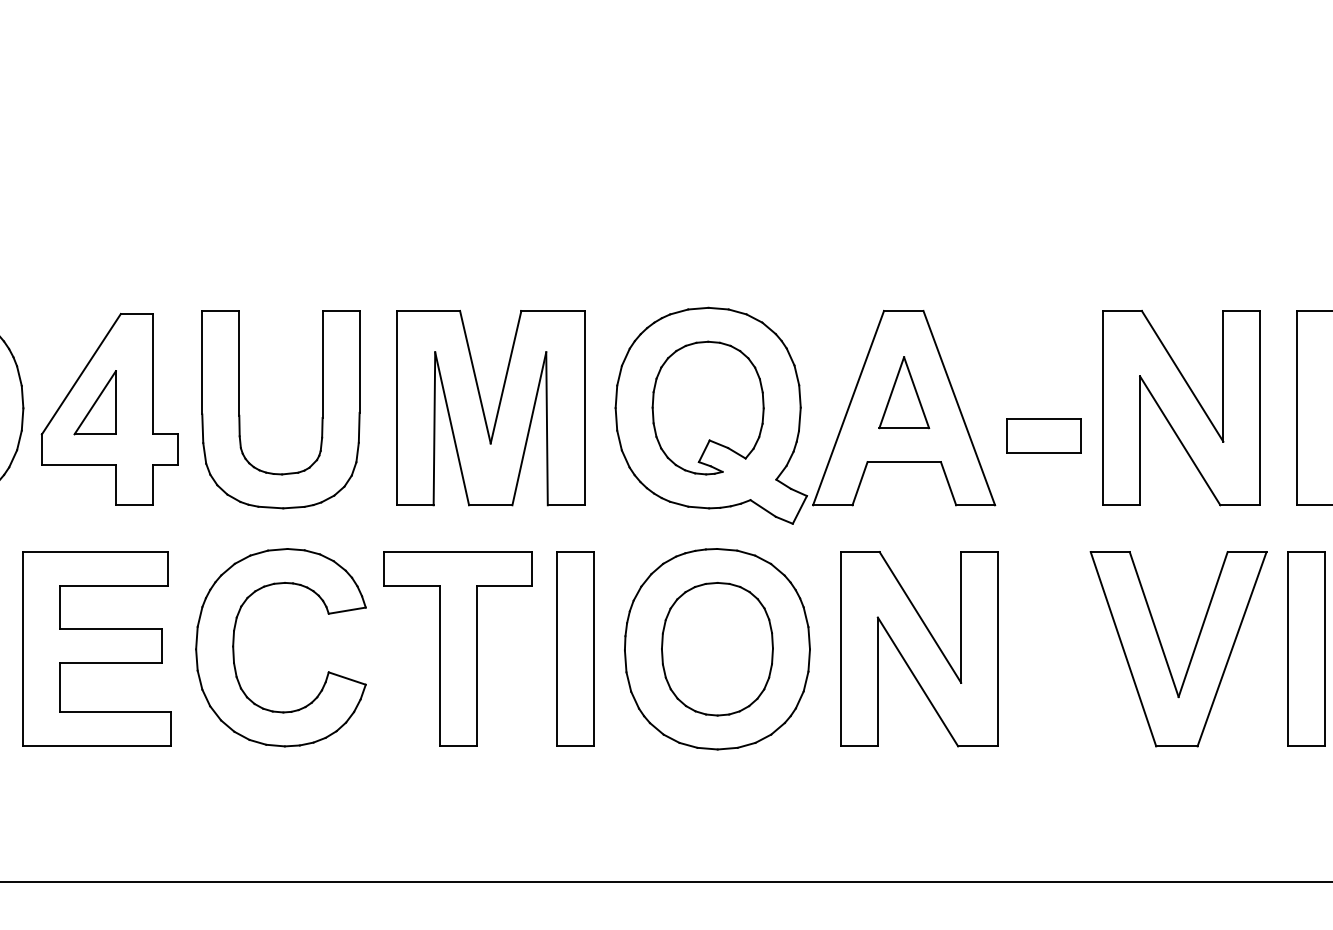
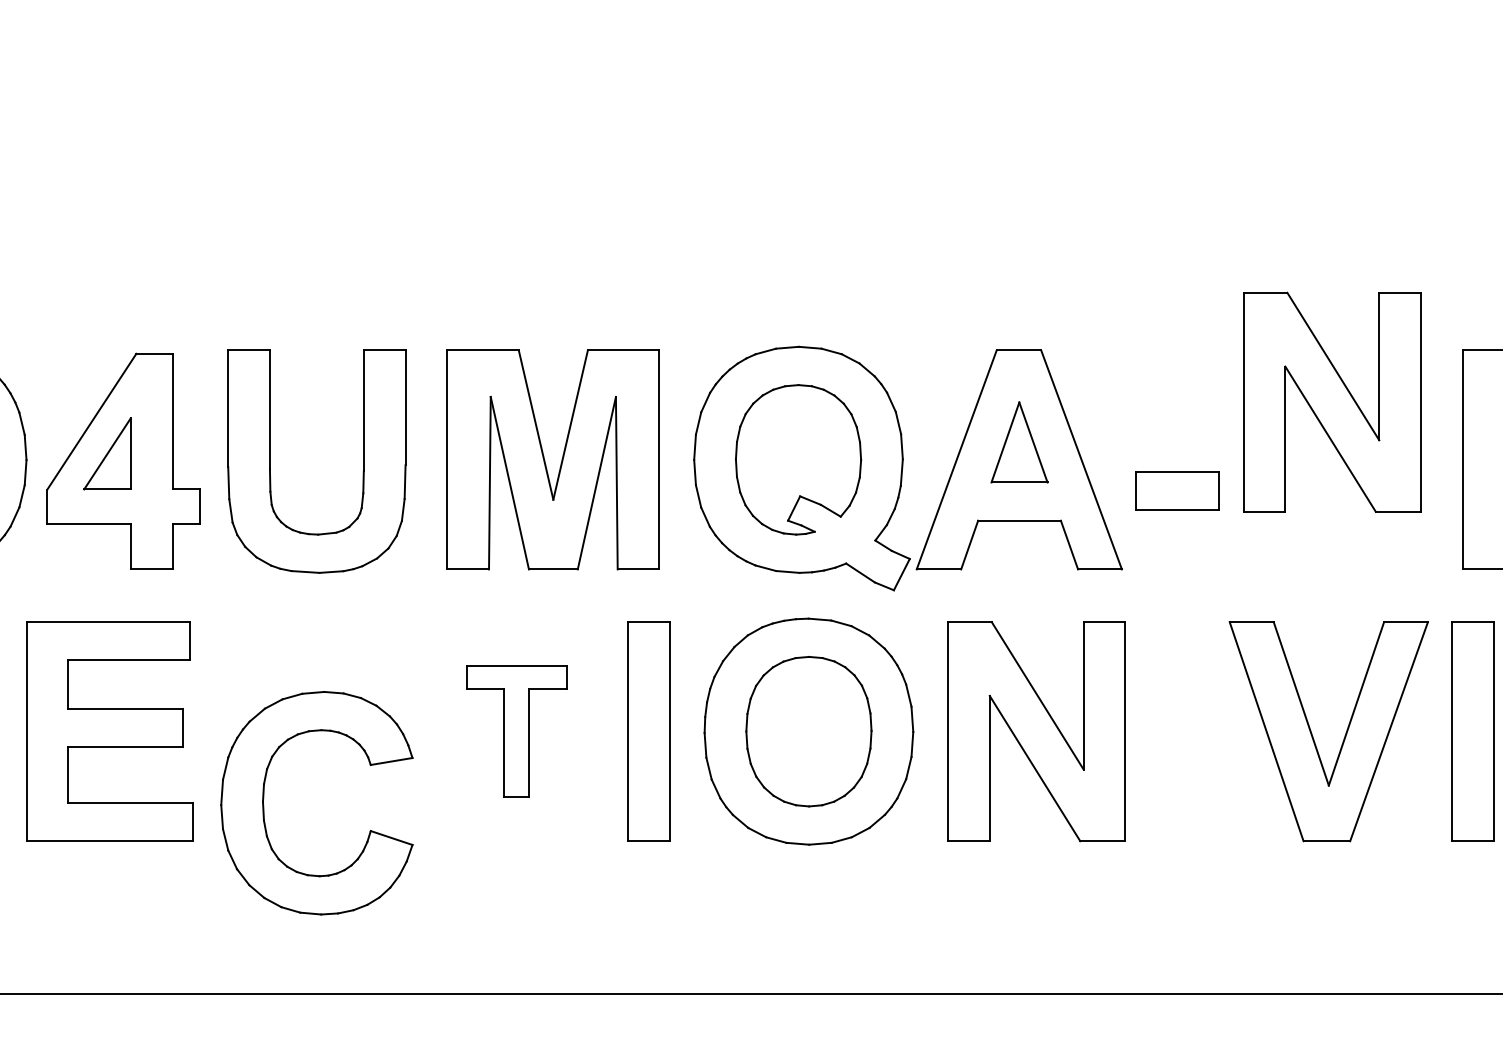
part: (1181, 408) -> (1332, 402), moved
part: (234, 647) -> (264, 803), moved
part: (457, 648) -> (515, 730), size x0.6

